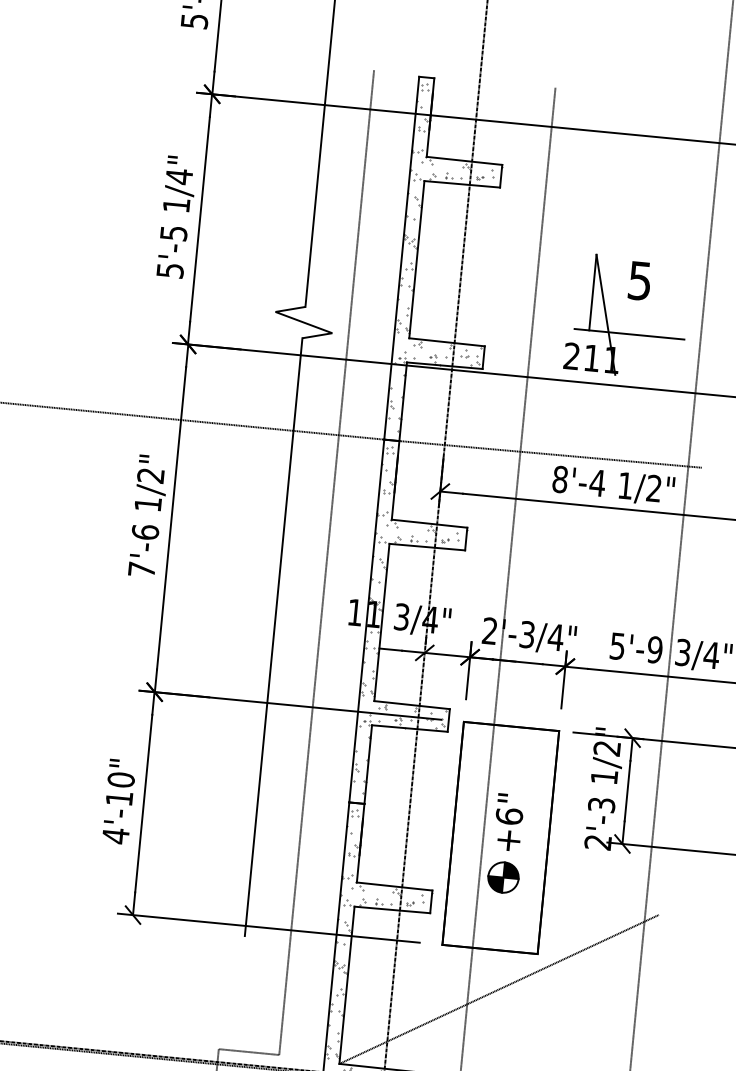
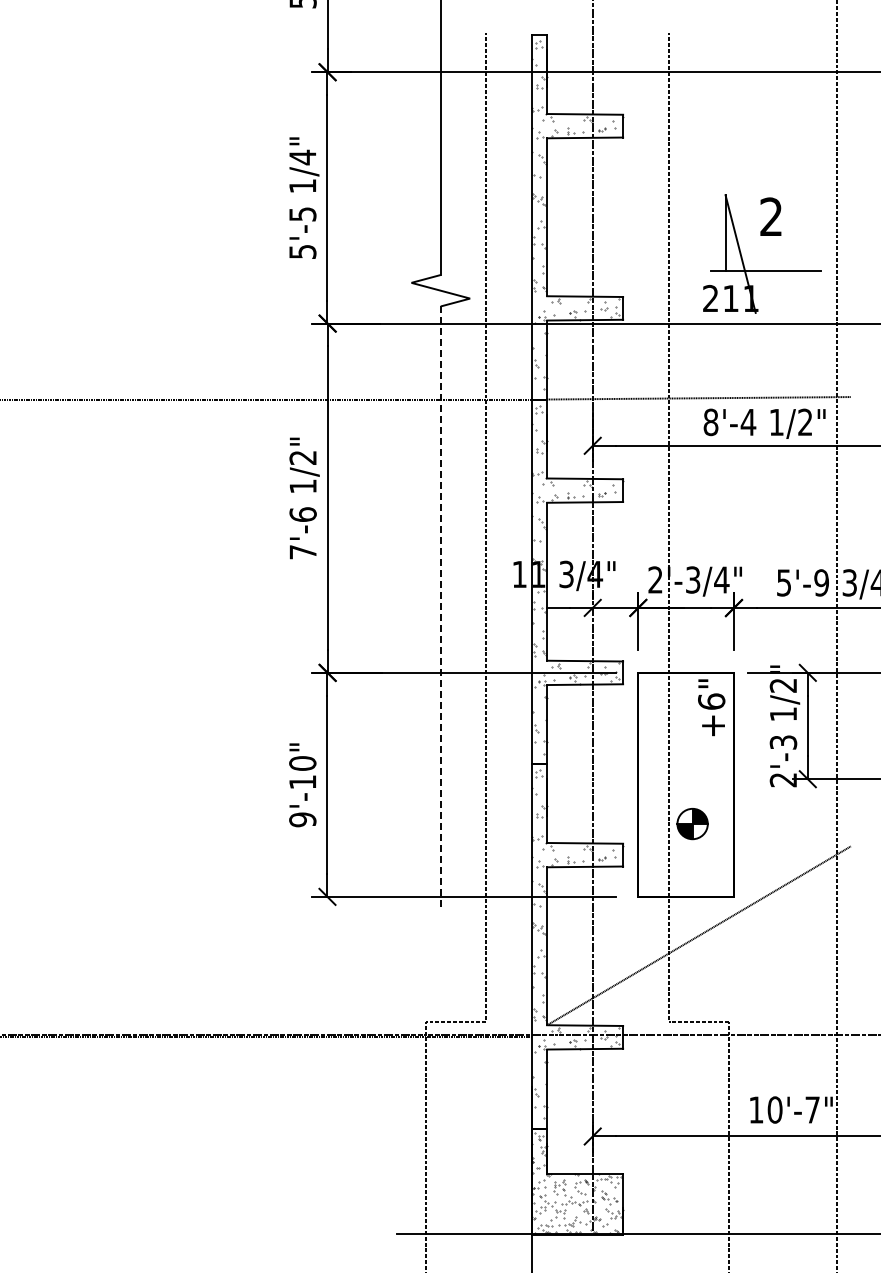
text: (639, 280) -> (770, 216), 5 -> 2
line: (273, 636) -> (440, 606), solid -> dashed
text: (508, 822) -> (711, 707), moved
text: (115, 835) -> (302, 819), 4'-10" -> 9'-10"

